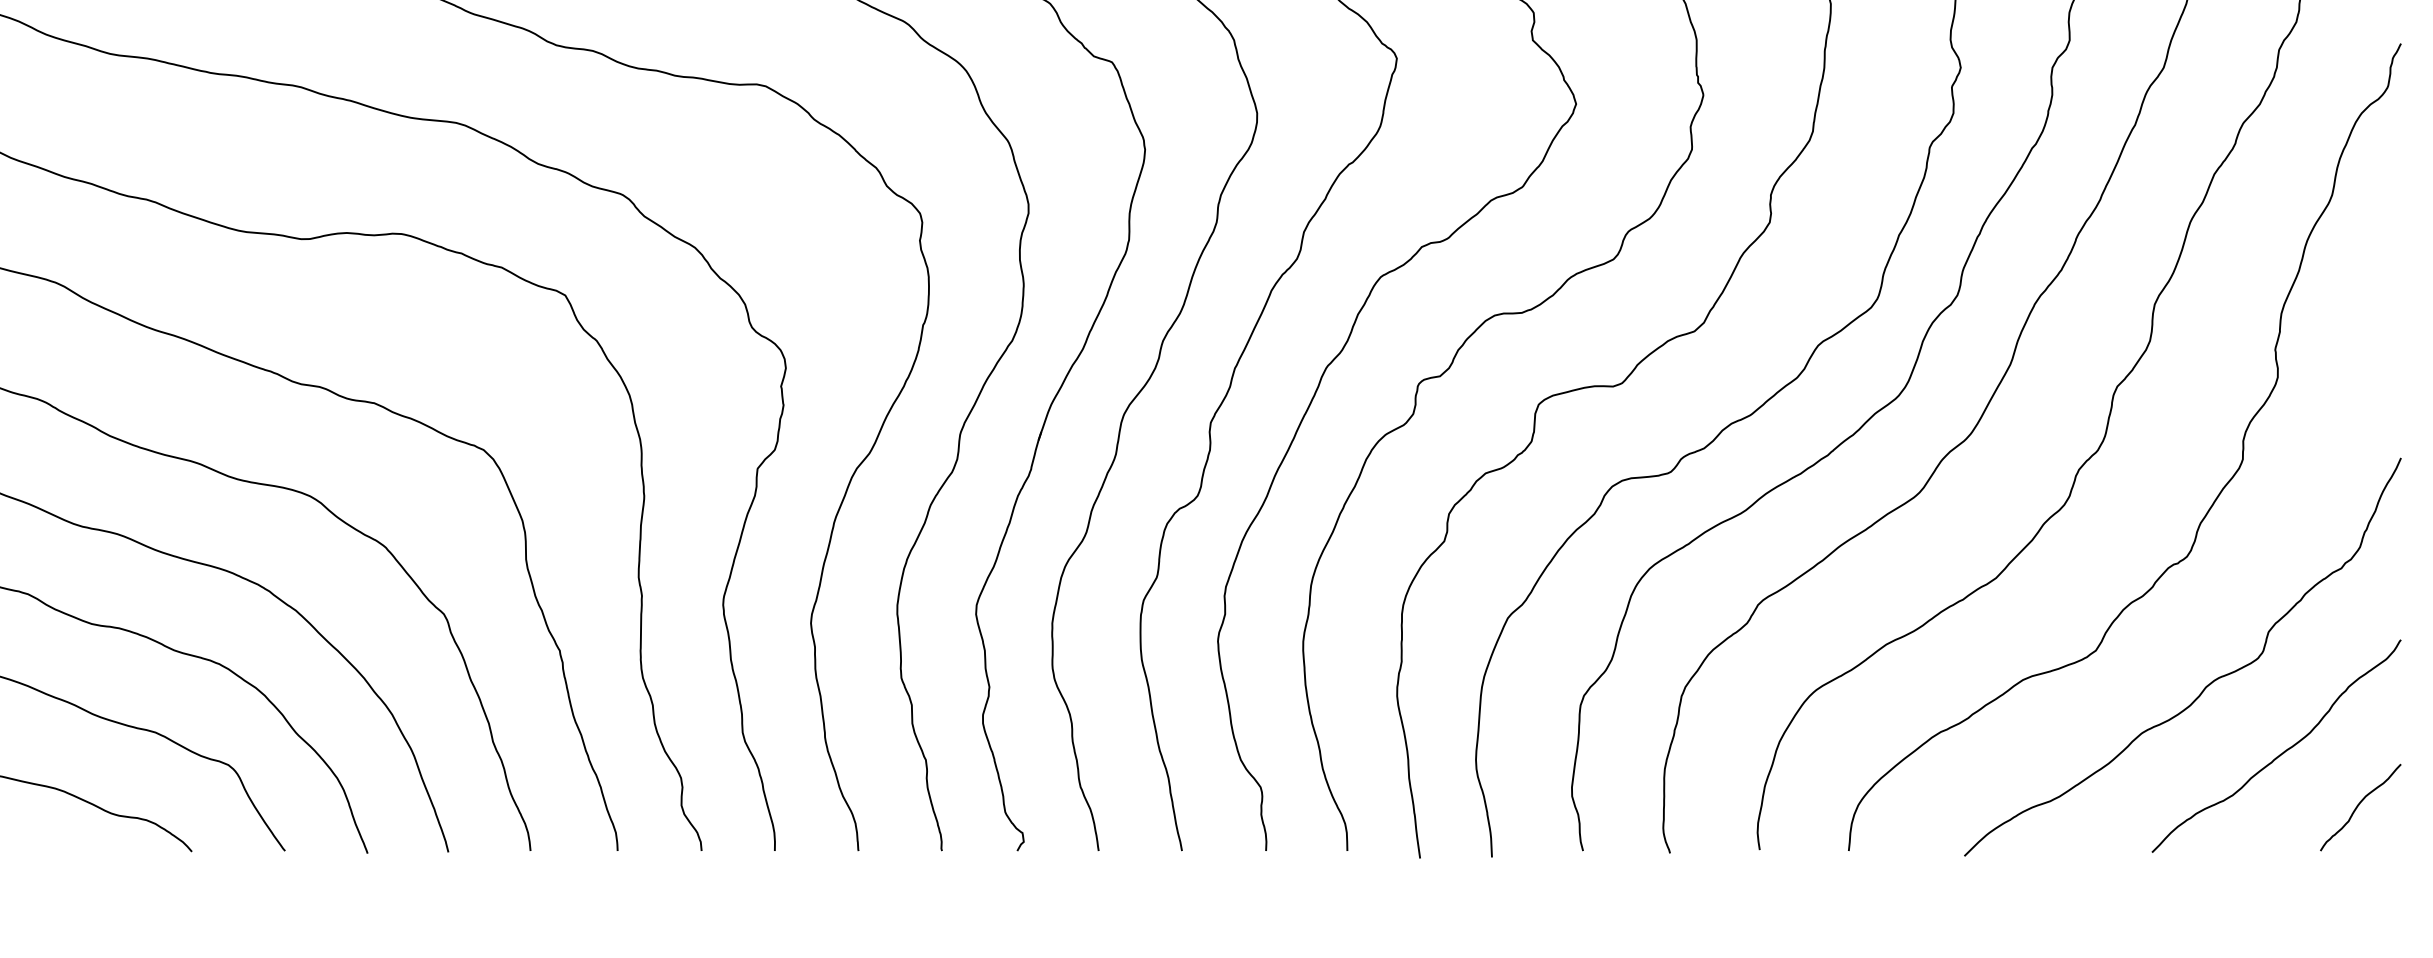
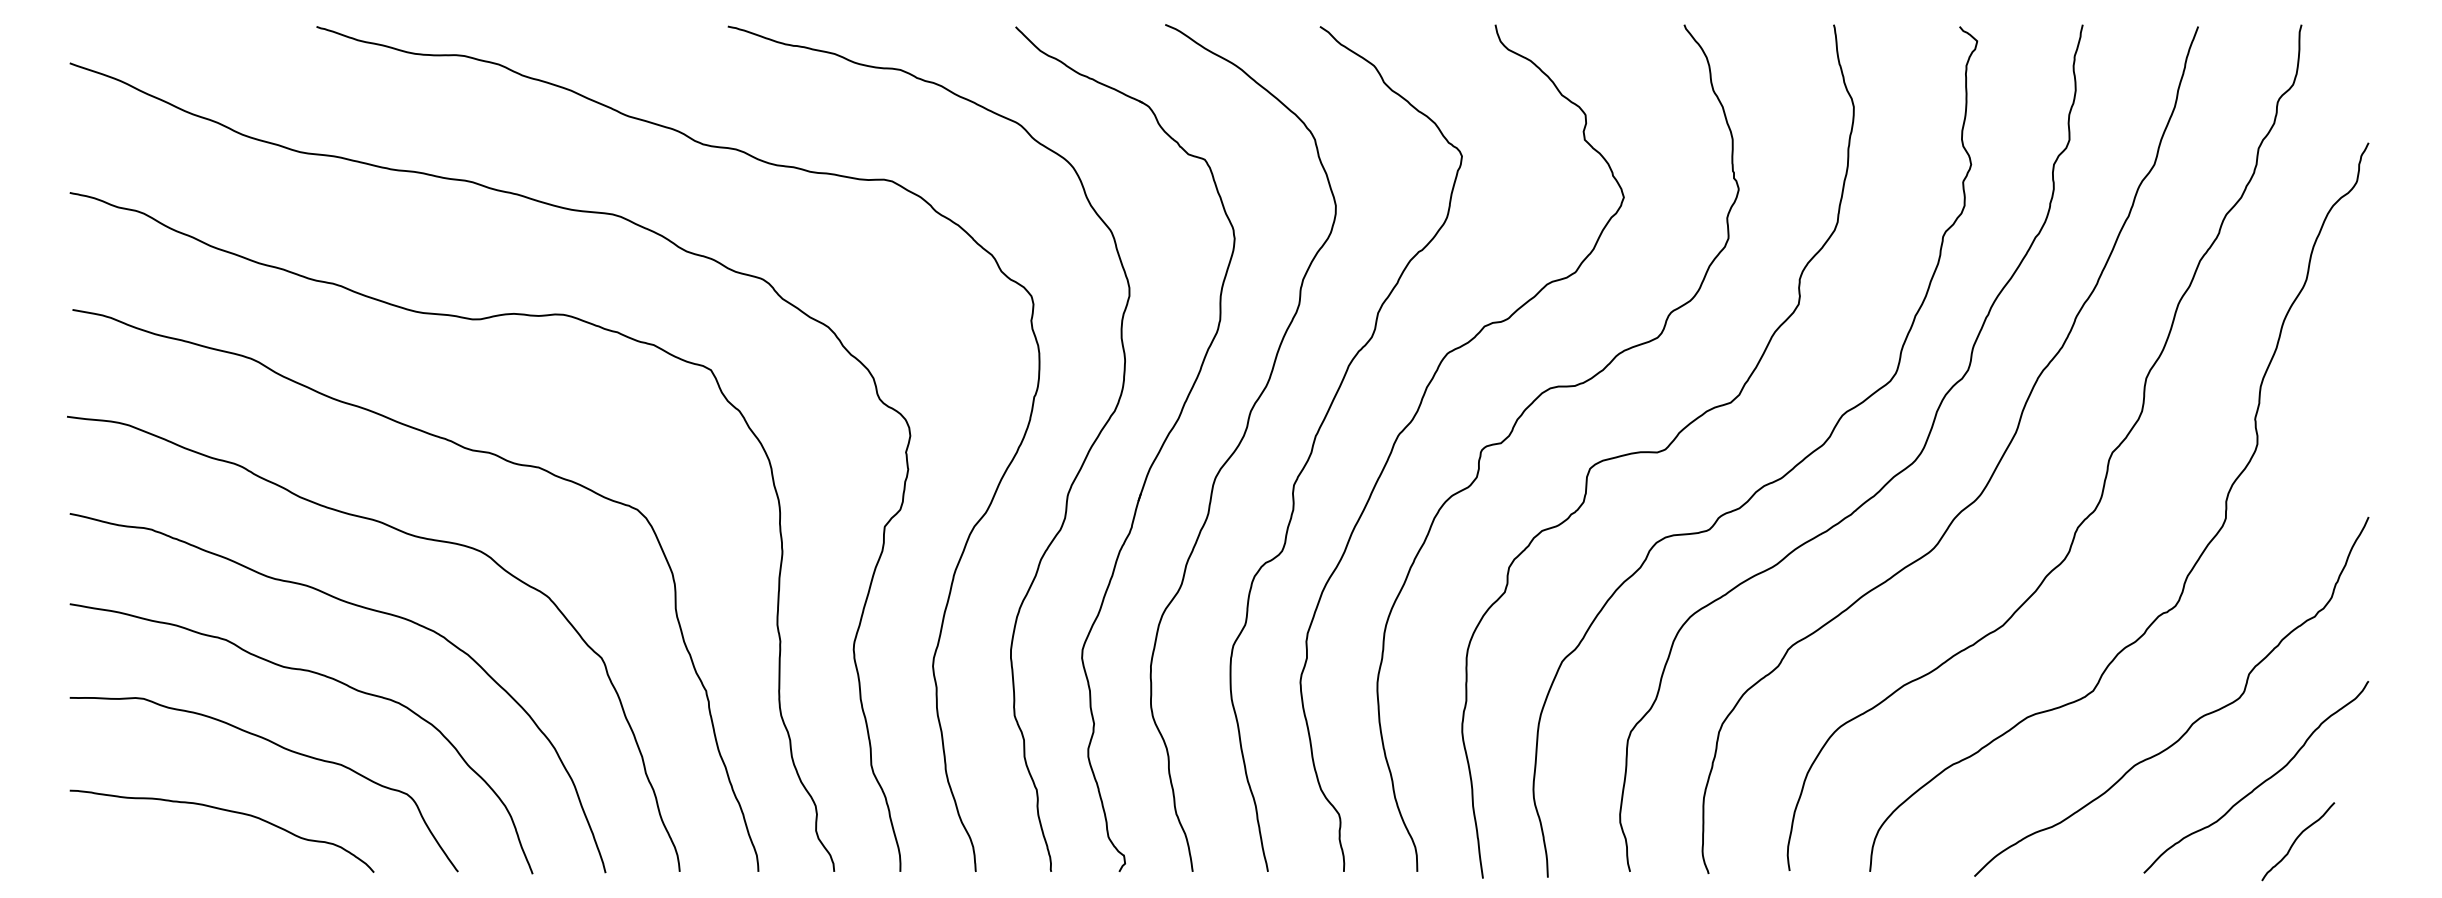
curve: (2359, 805) -> (2297, 839), moved

